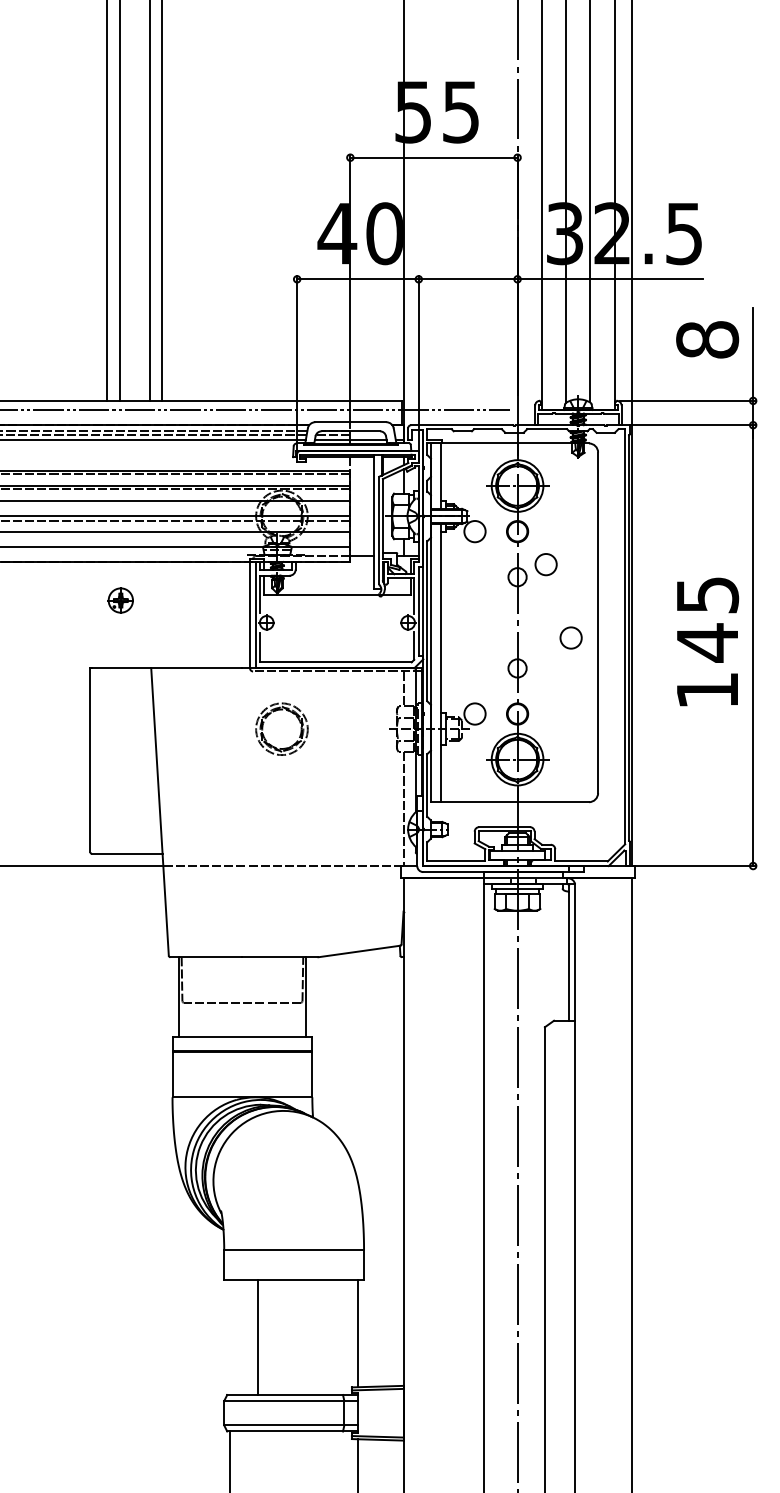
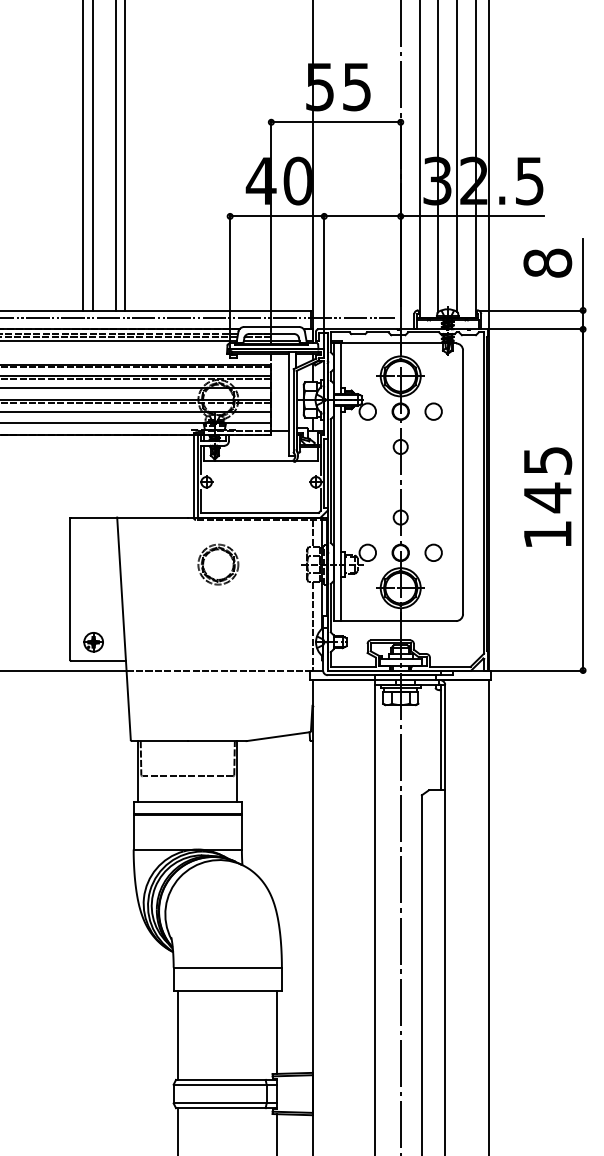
circle: (545, 564) -> (433, 411), moved
part: (120, 600) -> (93, 642), moved
circle: (570, 637) -> (433, 552), moved
line: (258, 1337) -> (178, 1035), moved

